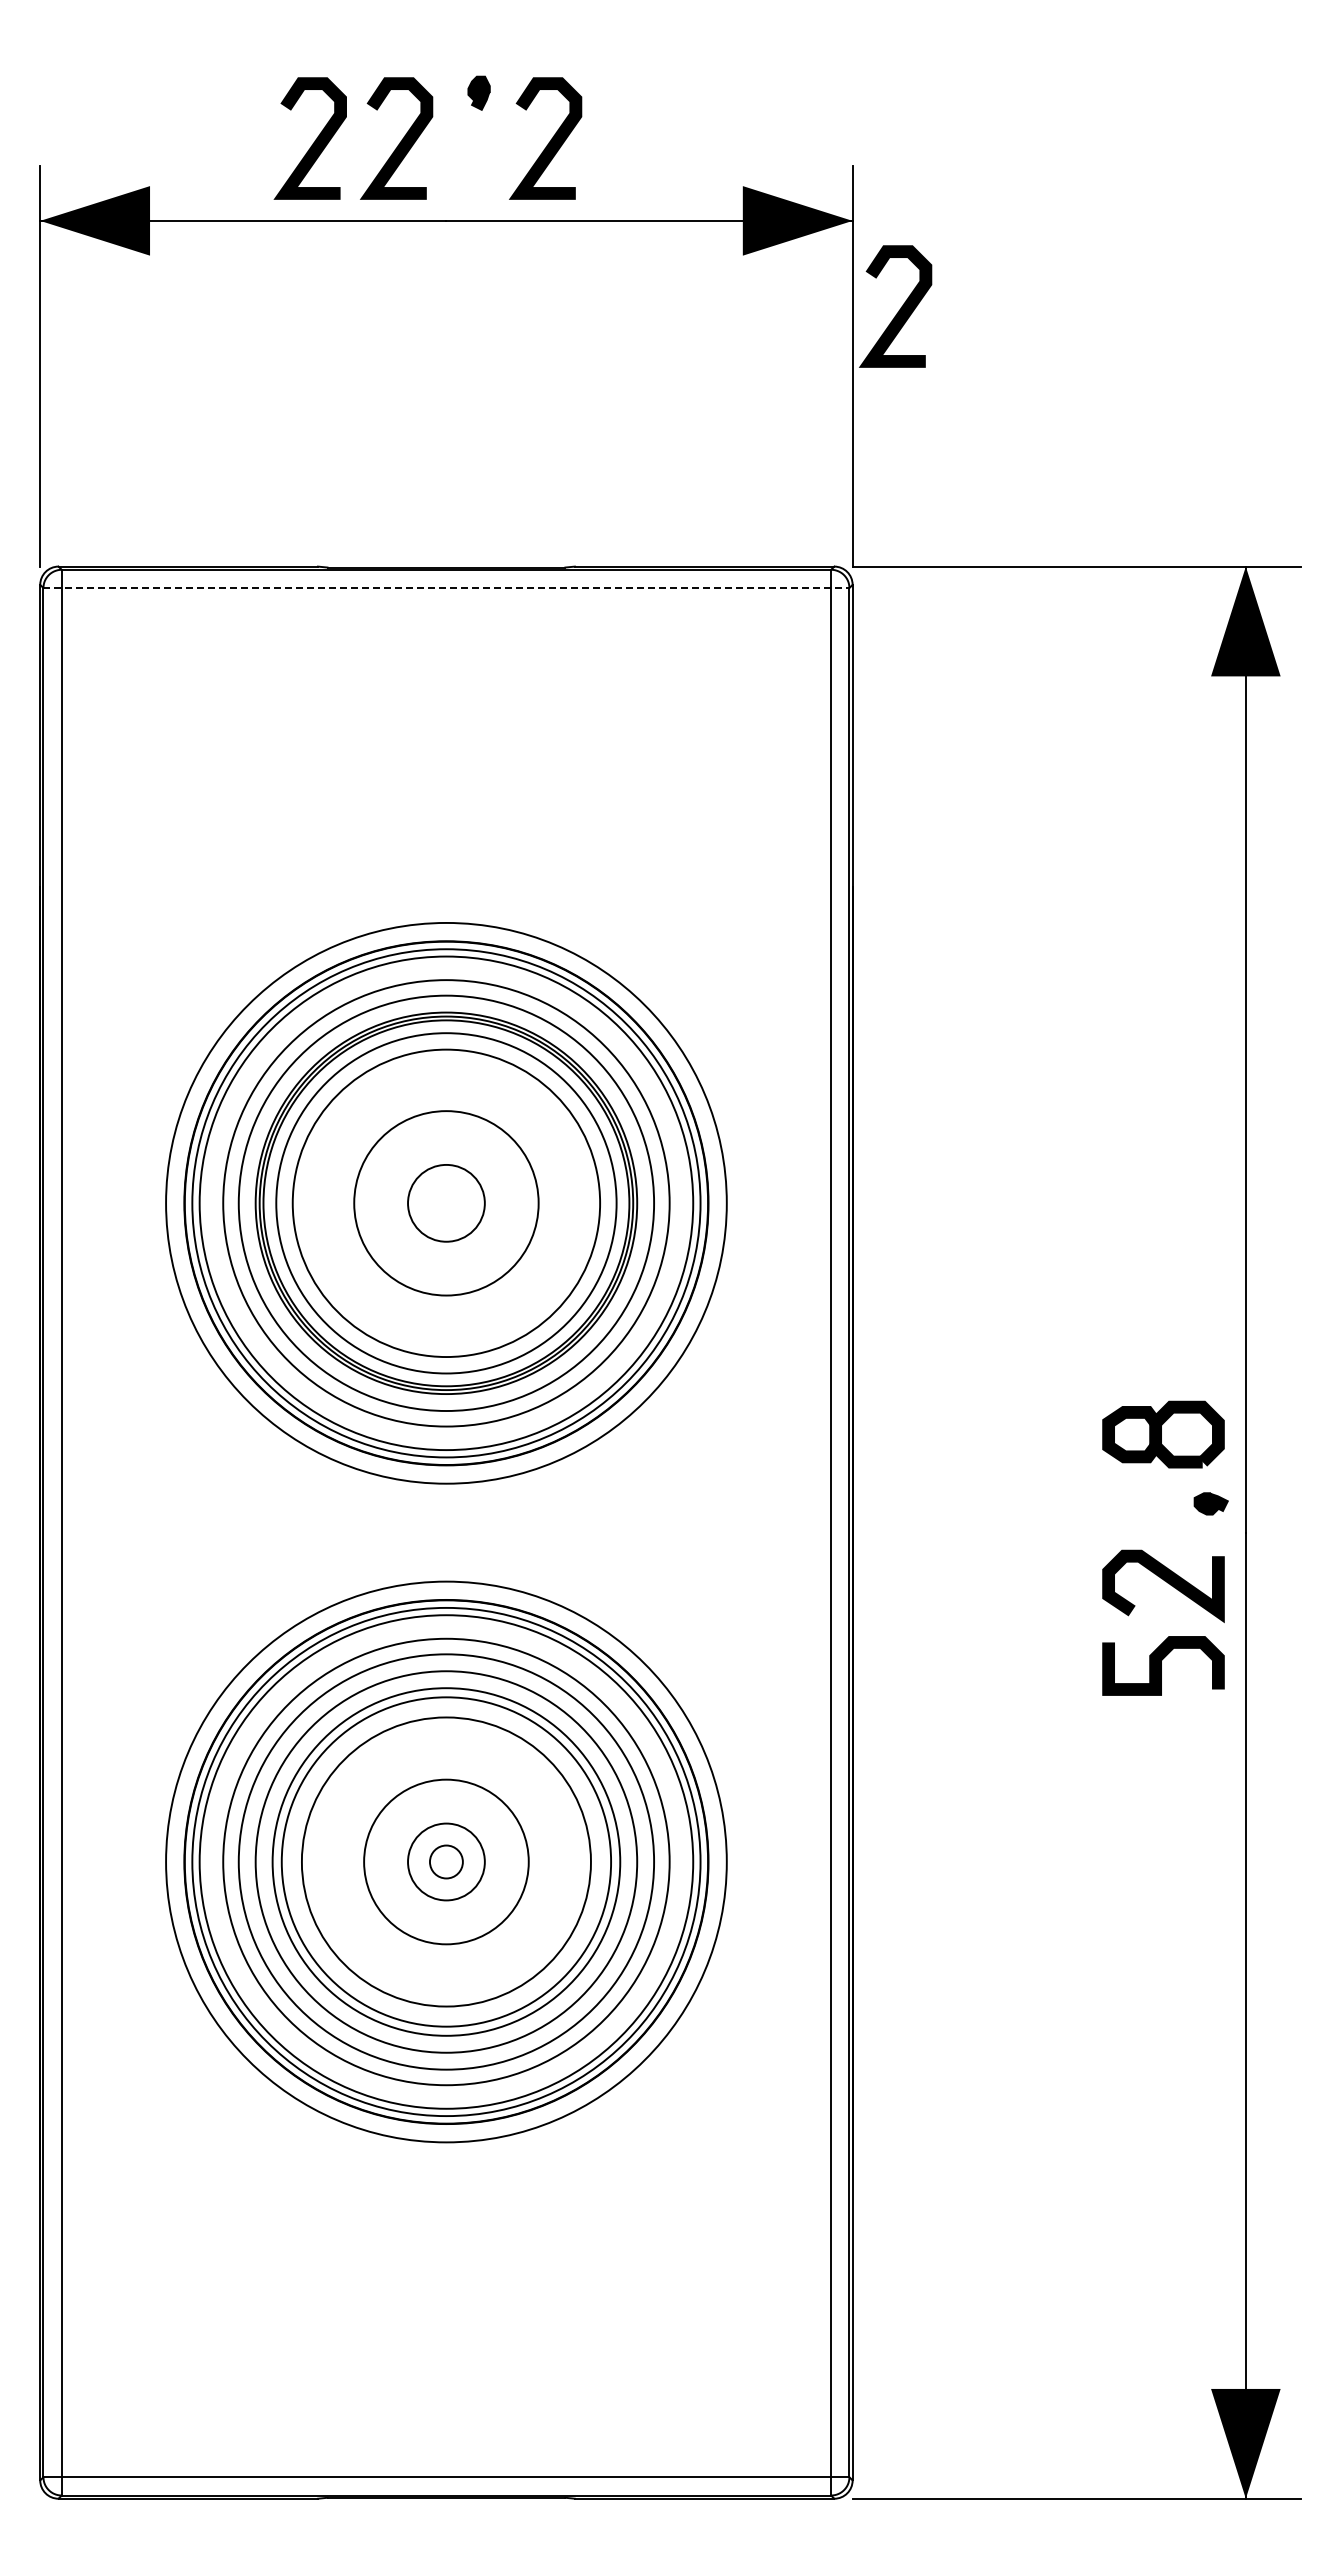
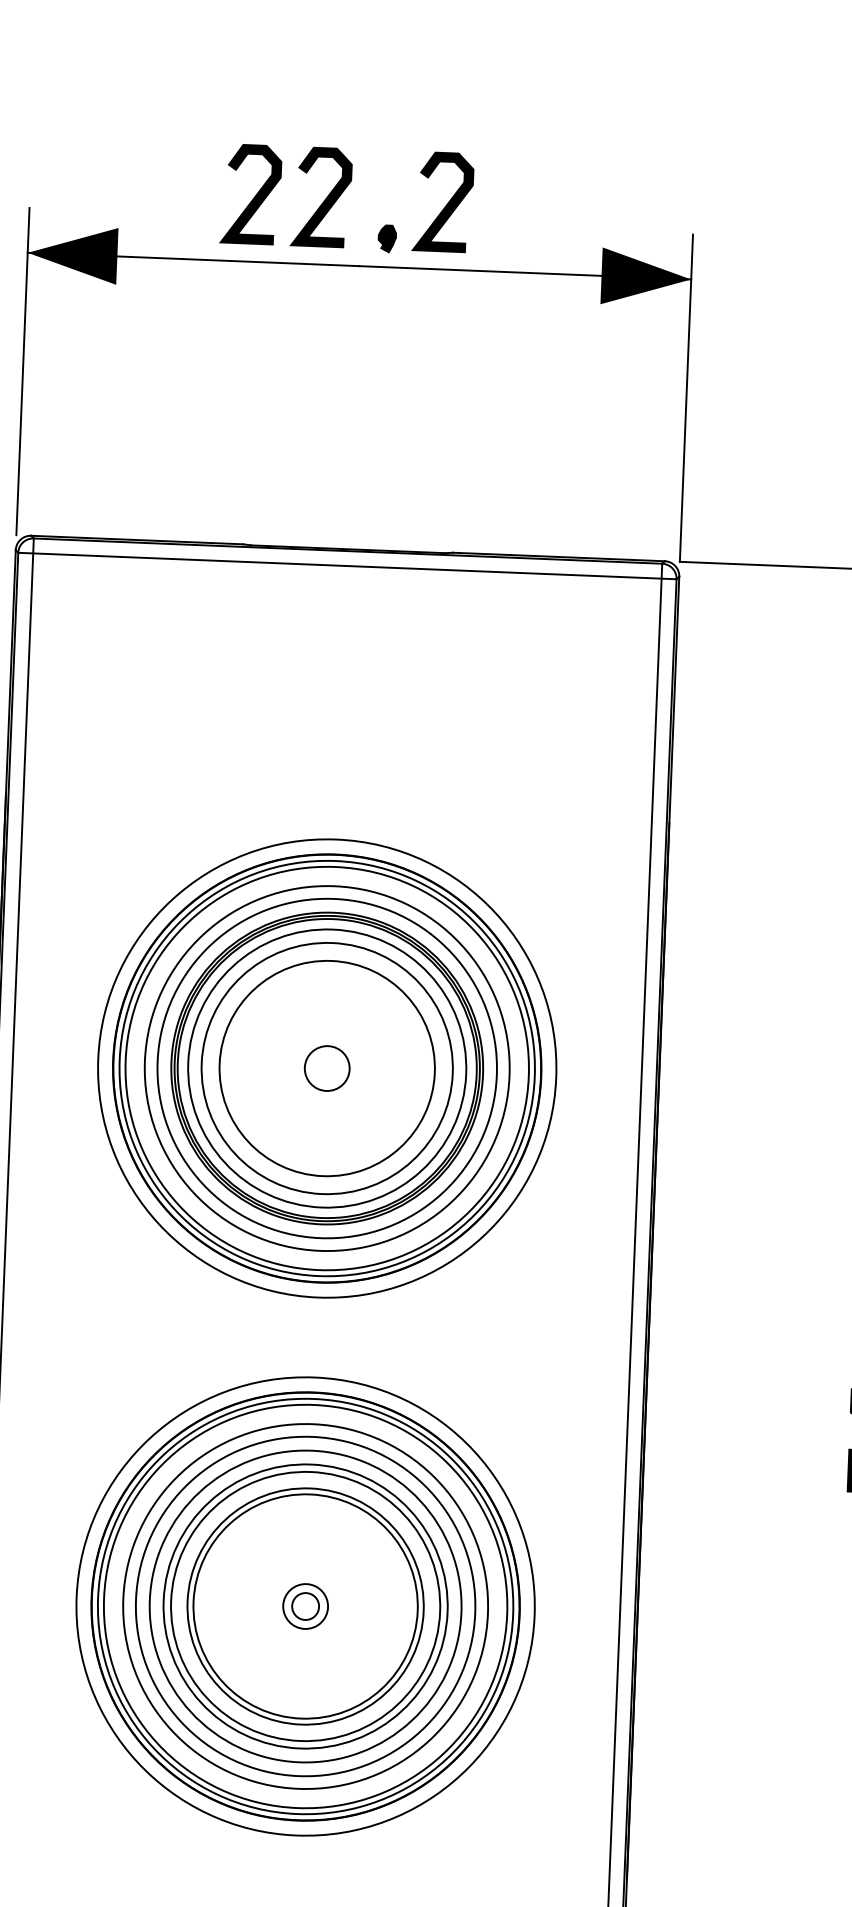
part: (478, 92) -> (386, 238), moved
curve: (899, 309) -> (726, 353), removed
line: (446, 588) -> (347, 566), dashed -> solid
circle: (446, 1202) -> (327, 1067), size x0.71
circle: (446, 1203) -> (327, 1068), size x1.43
circle: (446, 1861) -> (305, 1606), size x0.71
circle: (446, 1861) -> (305, 1606), size x1.67

